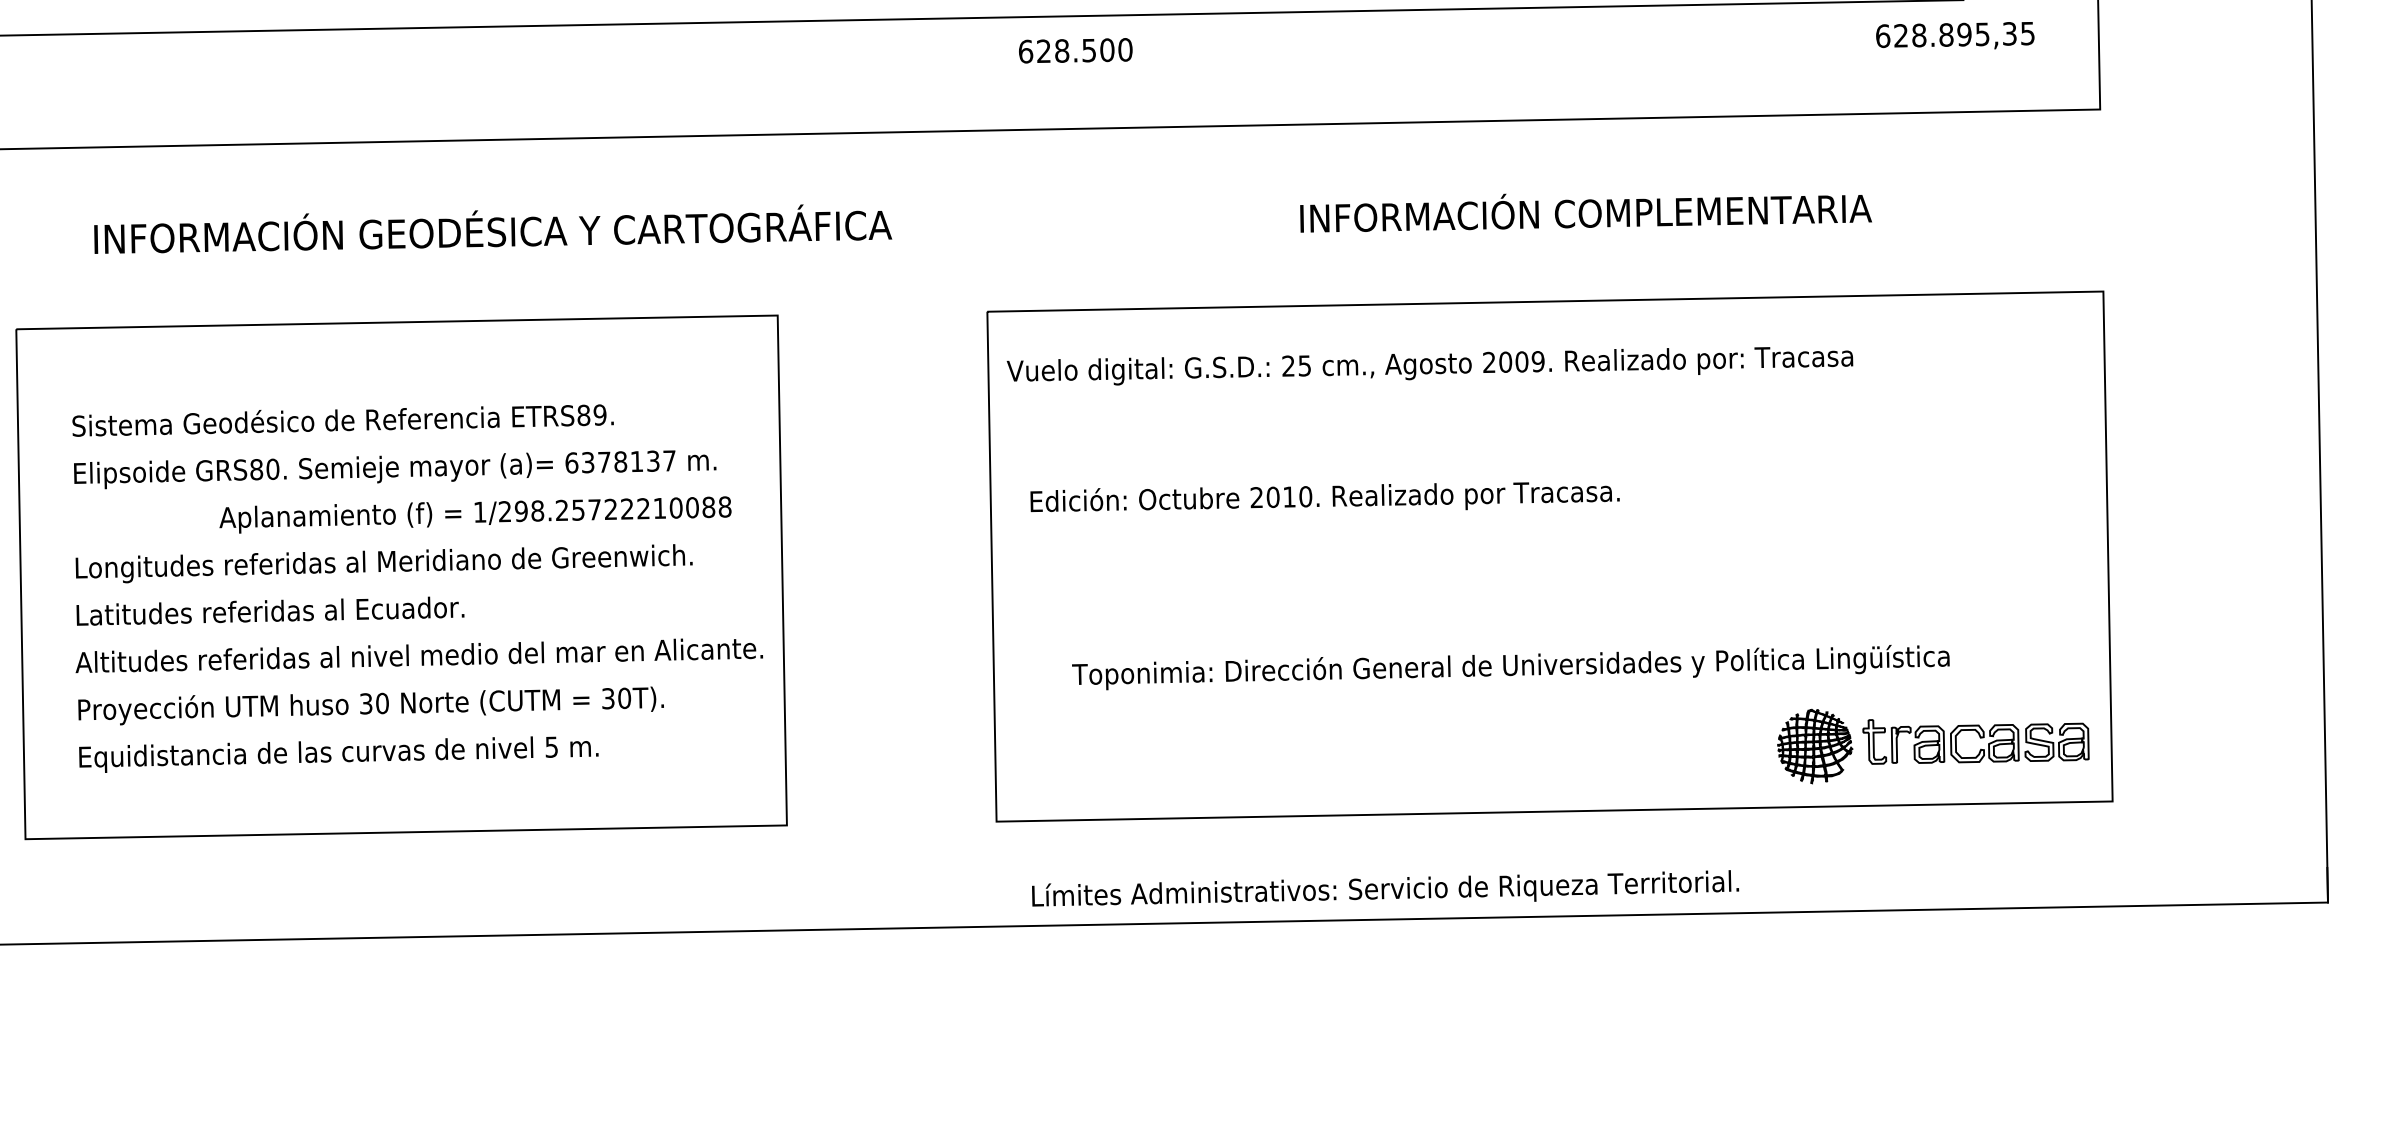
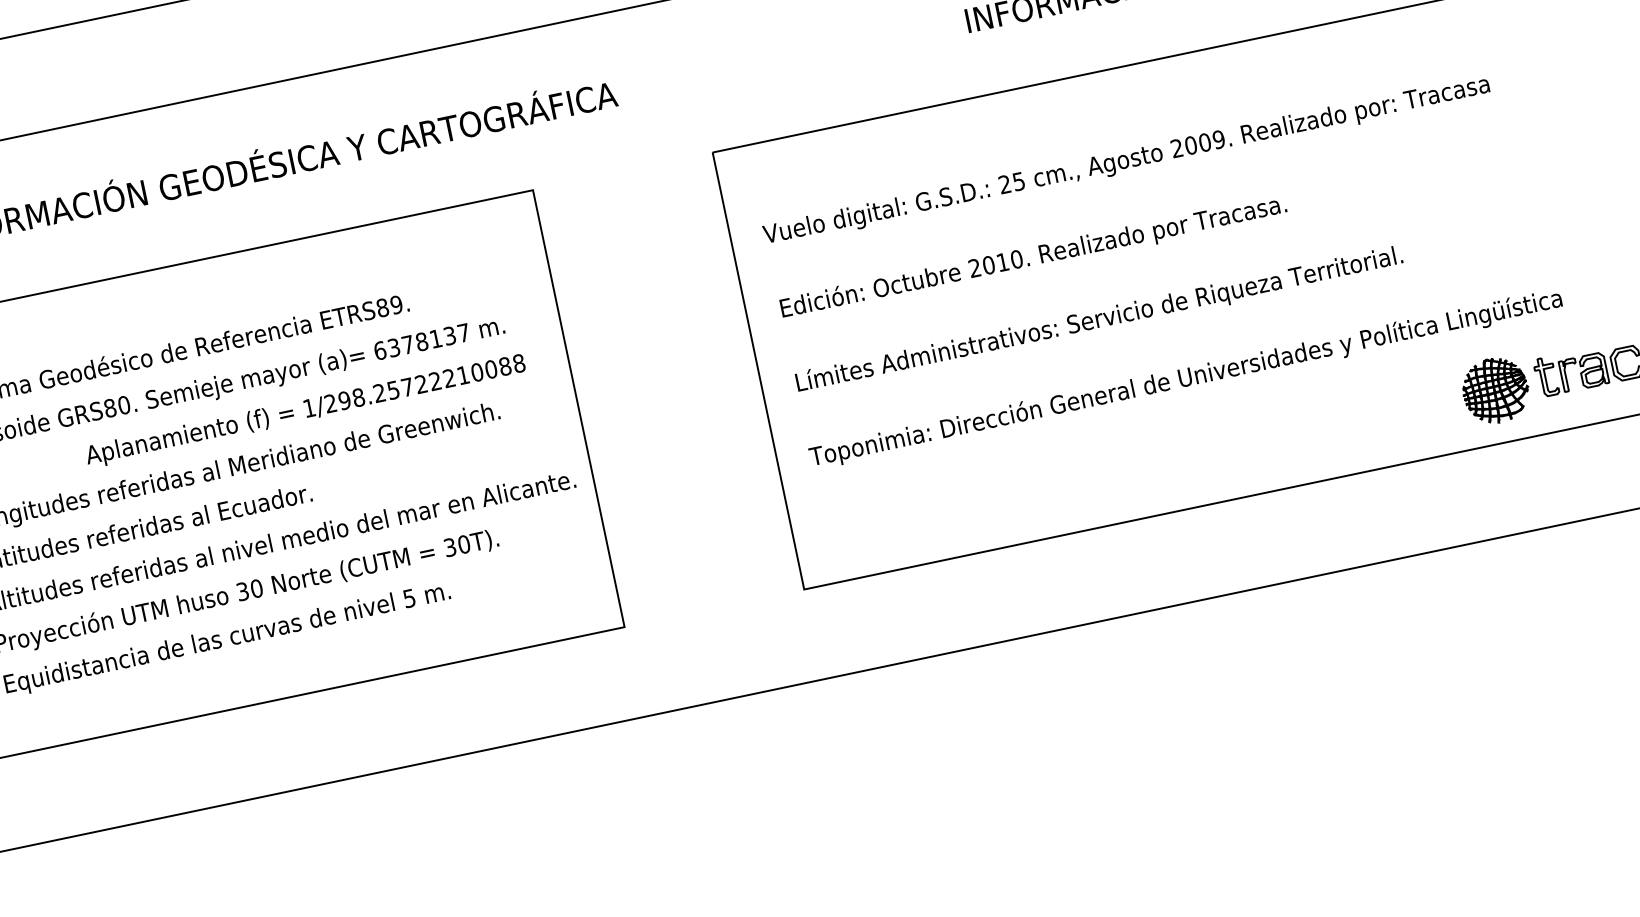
text: (1429, 366) -> (1126, 161), moved
text: (1510, 667) -> (1185, 379), moved
text: (1385, 888) -> (1099, 318), moved

